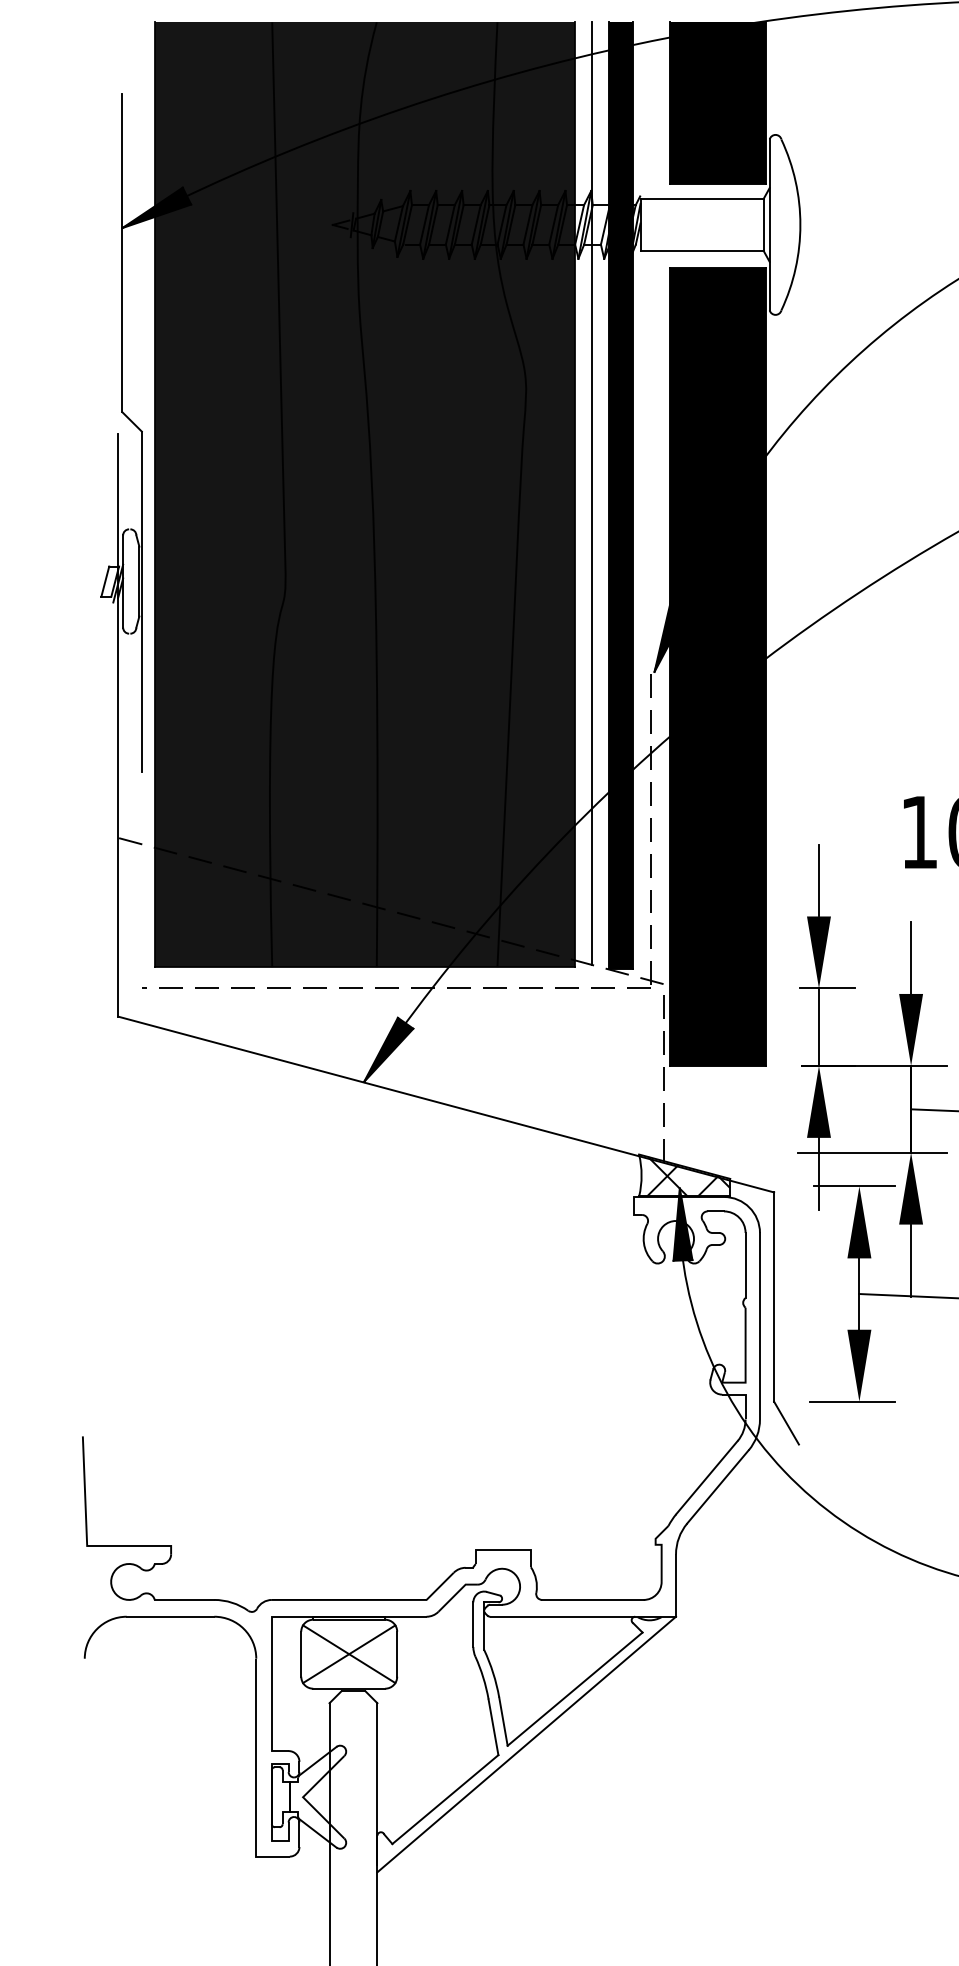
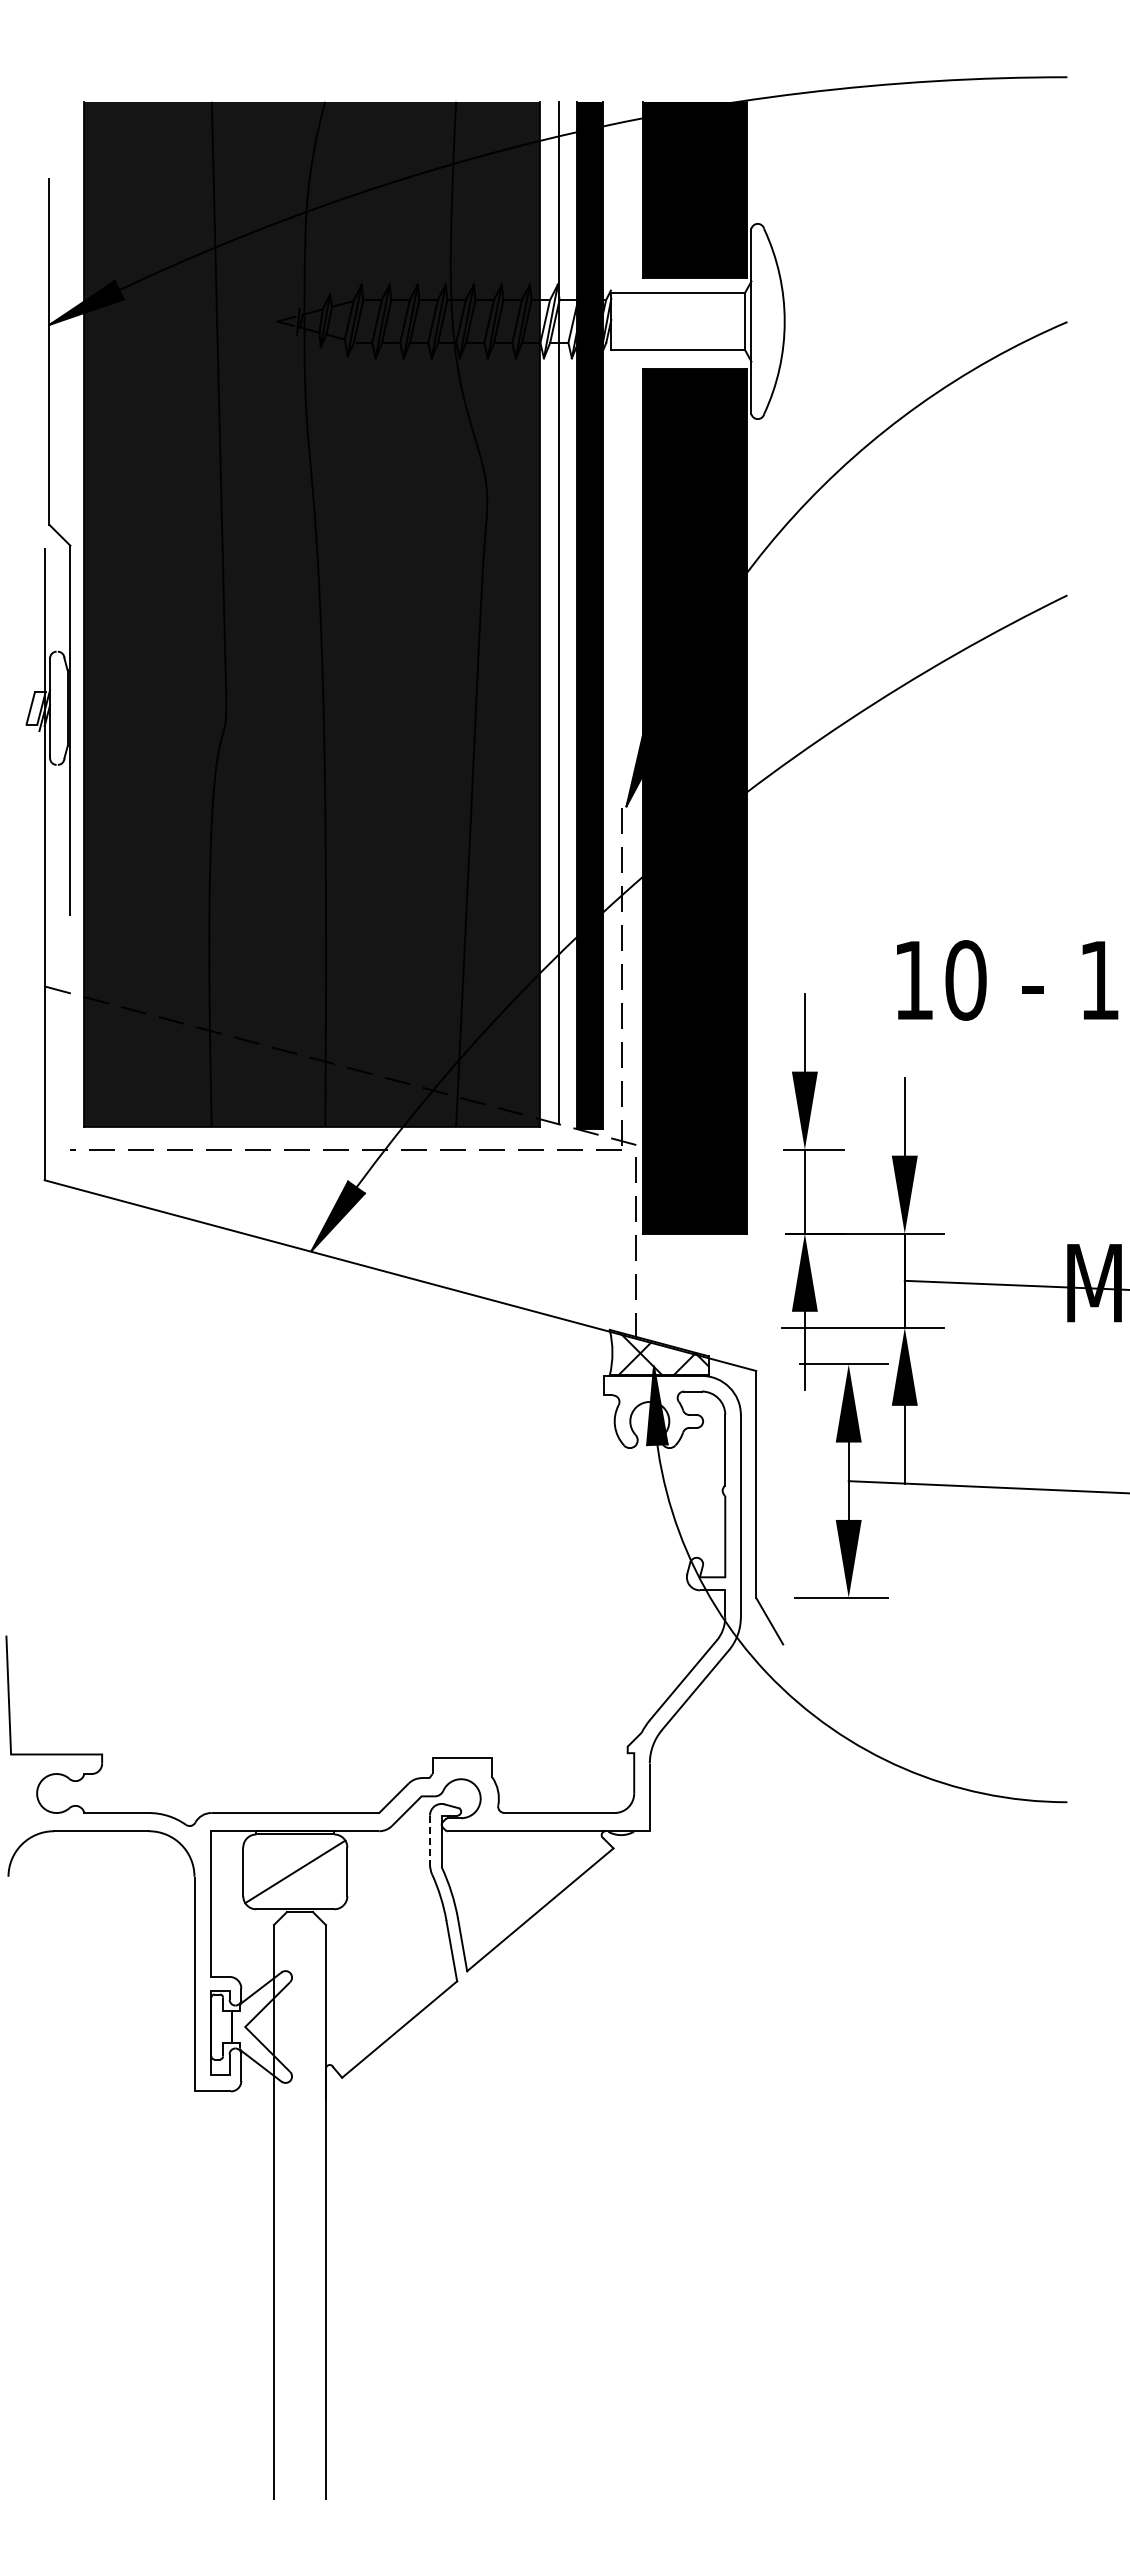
line: (472, 1625) -> (429, 1840), solid -> dashed
line: (349, 1653) -> (295, 1871), removed
line: (526, 1744) -> (487, 1969), removed

